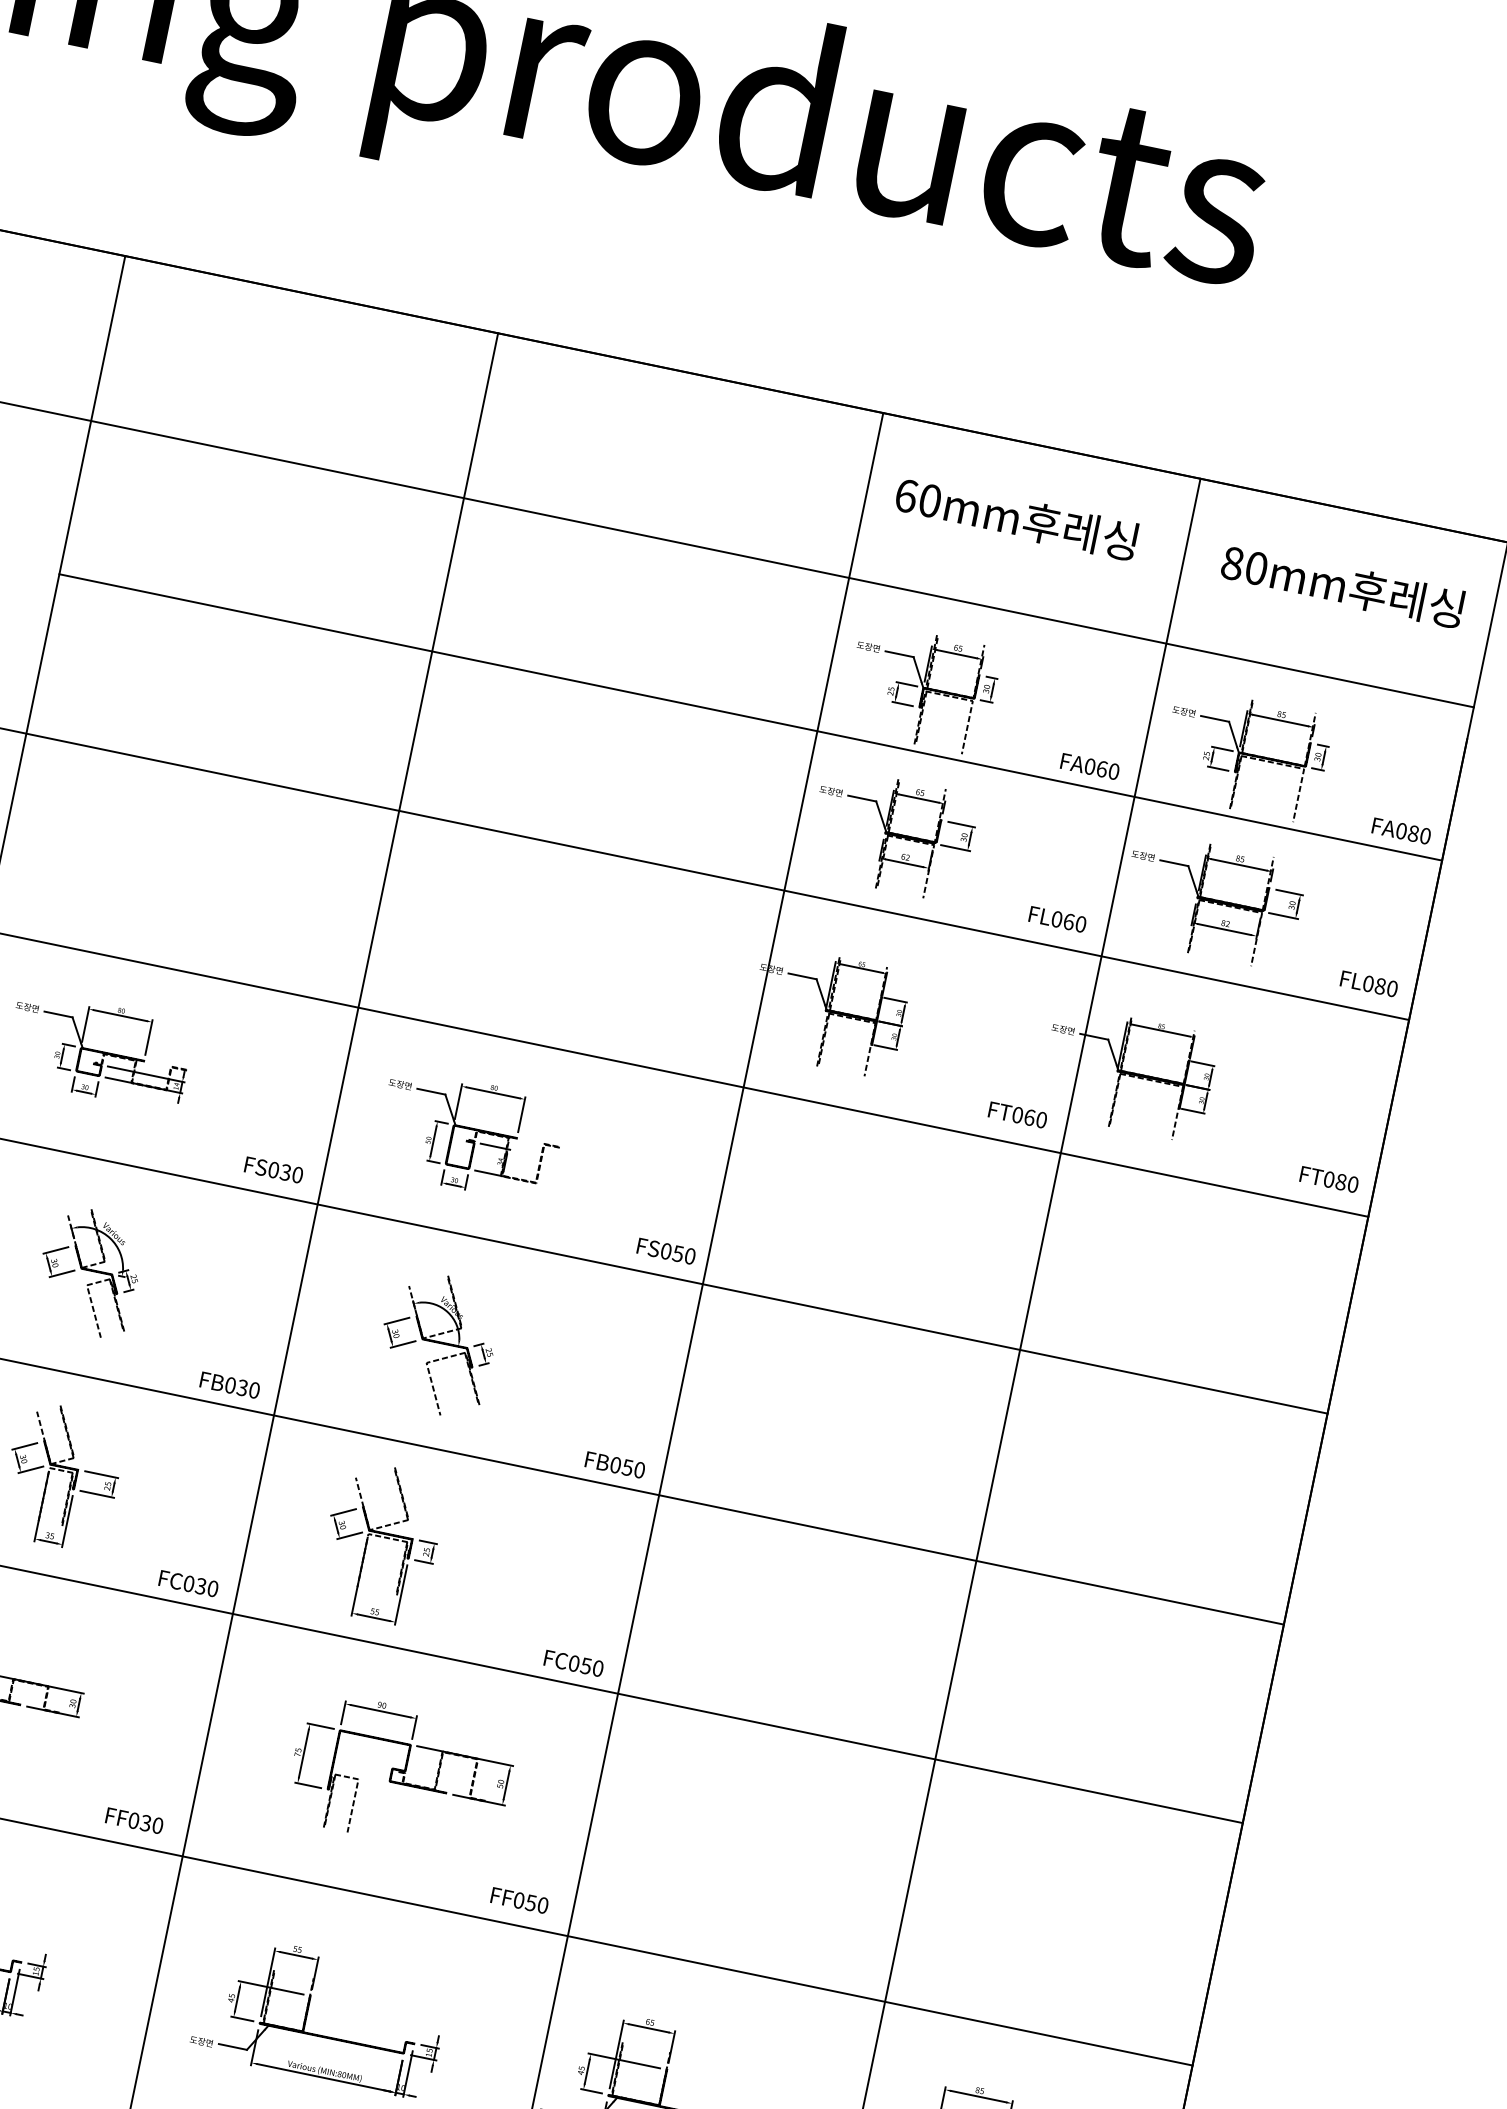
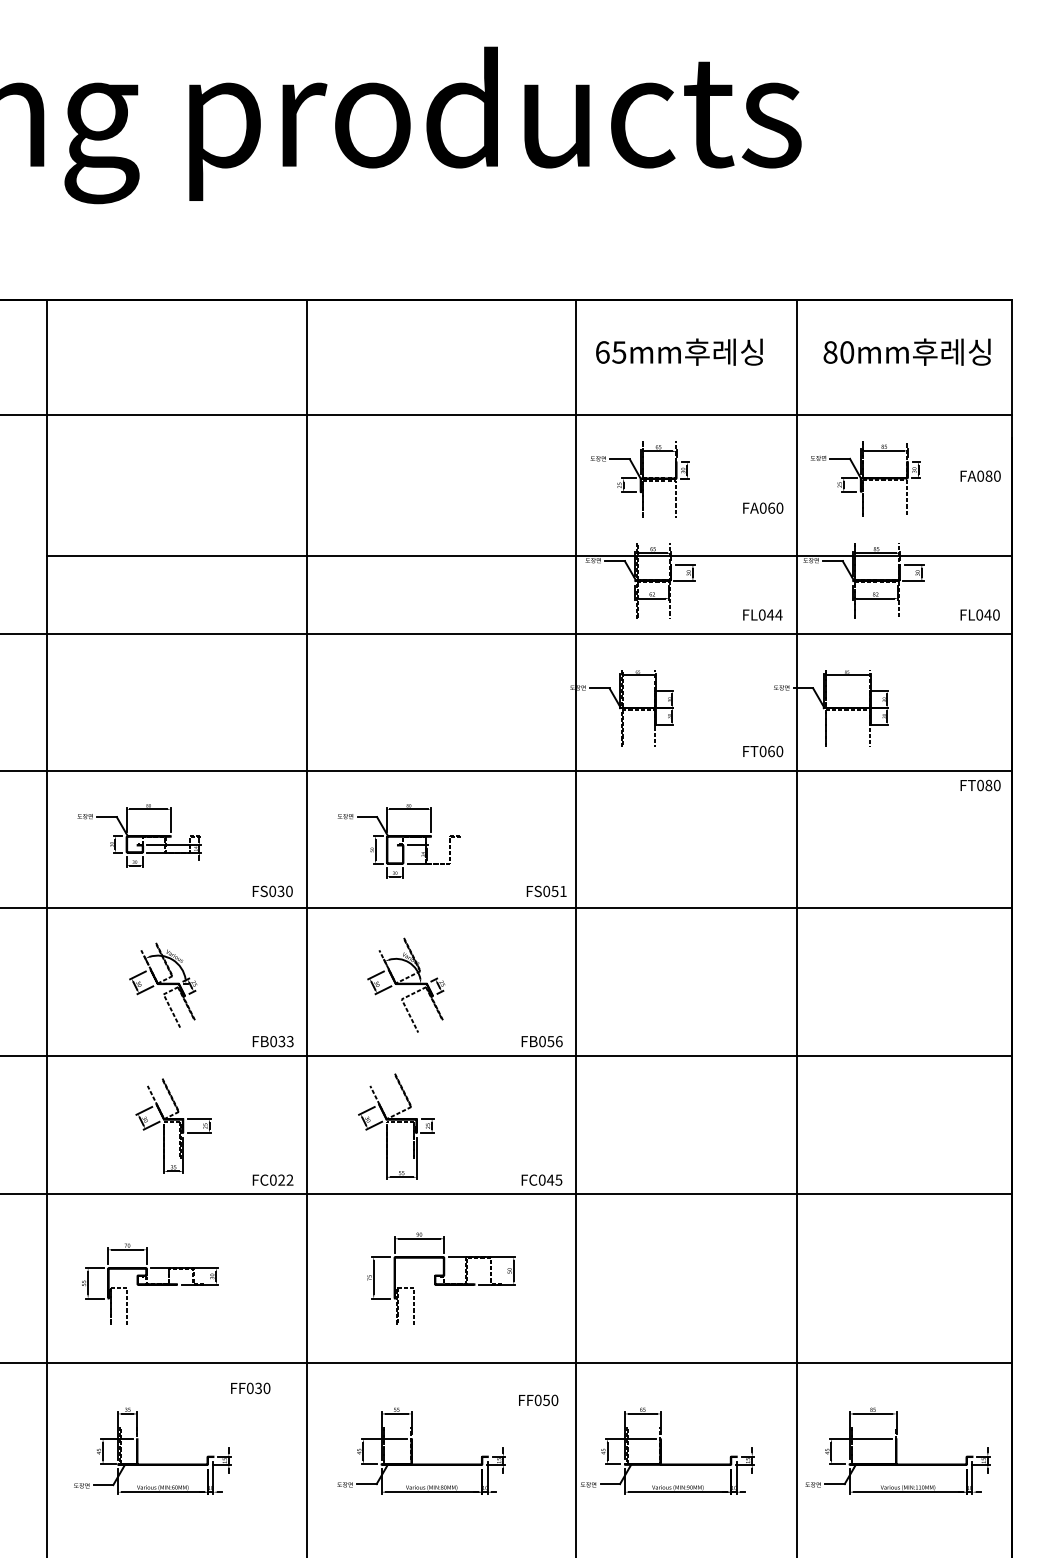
text: (930, 500) -> (619, 352), 60mm -> 65mm
line: (749, 717) -> (528, 556), moved
text: (1401, 830) -> (980, 475), moved
text: (1074, 922) -> (774, 614), FL060 -> FL044
text: (1379, 985) -> (987, 614), FL080 -> FL040
text: (1329, 1179) -> (980, 785), moved
text: (690, 1256) -> (563, 891), FS050 -> FS051
text: (253, 1390) -> (289, 1041), FB030 -> FB033
text: (638, 1469) -> (558, 1041), FB050 -> FB056
text: (206, 1586) -> (285, 1179), FC030 -> FC022
text: (591, 1666) -> (554, 1179), FC050 -> FC045
text: (134, 1820) -> (250, 1388), moved
text: (519, 1899) -> (538, 1399), moved

